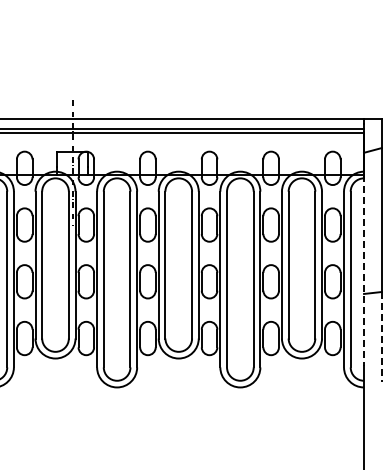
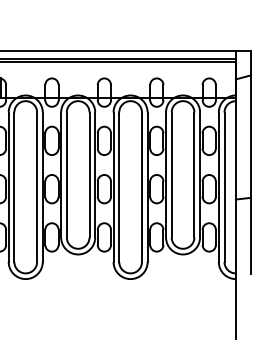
line: (364, 270) -> (236, 179), dashed -> solid
line: (381, 336) -> (250, 235), dashed -> solid

